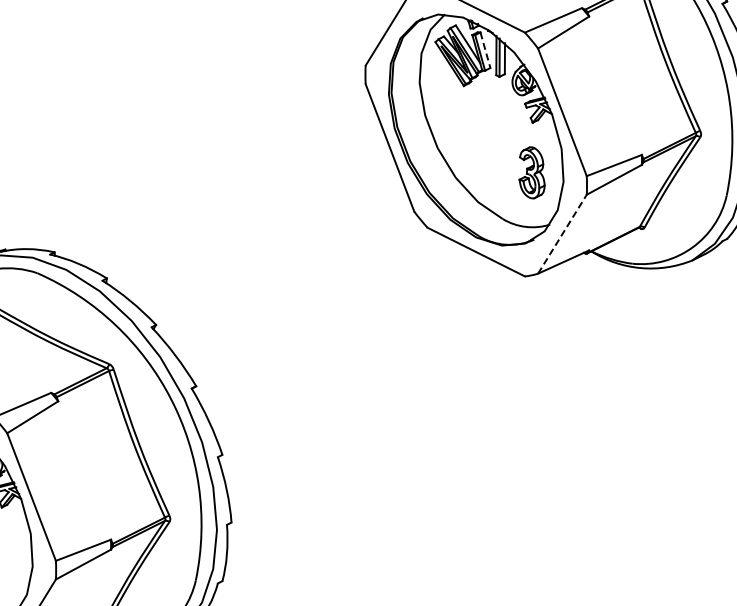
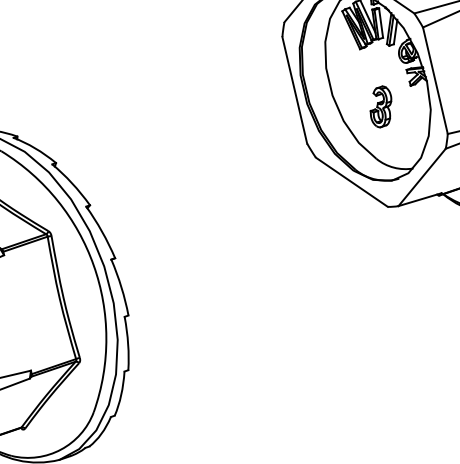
line: (485, 50) -> (381, 23), dashed -> solid
part: (531, 172) -> (381, 106), moved
line: (562, 233) -> (422, 176), dashed -> solid

